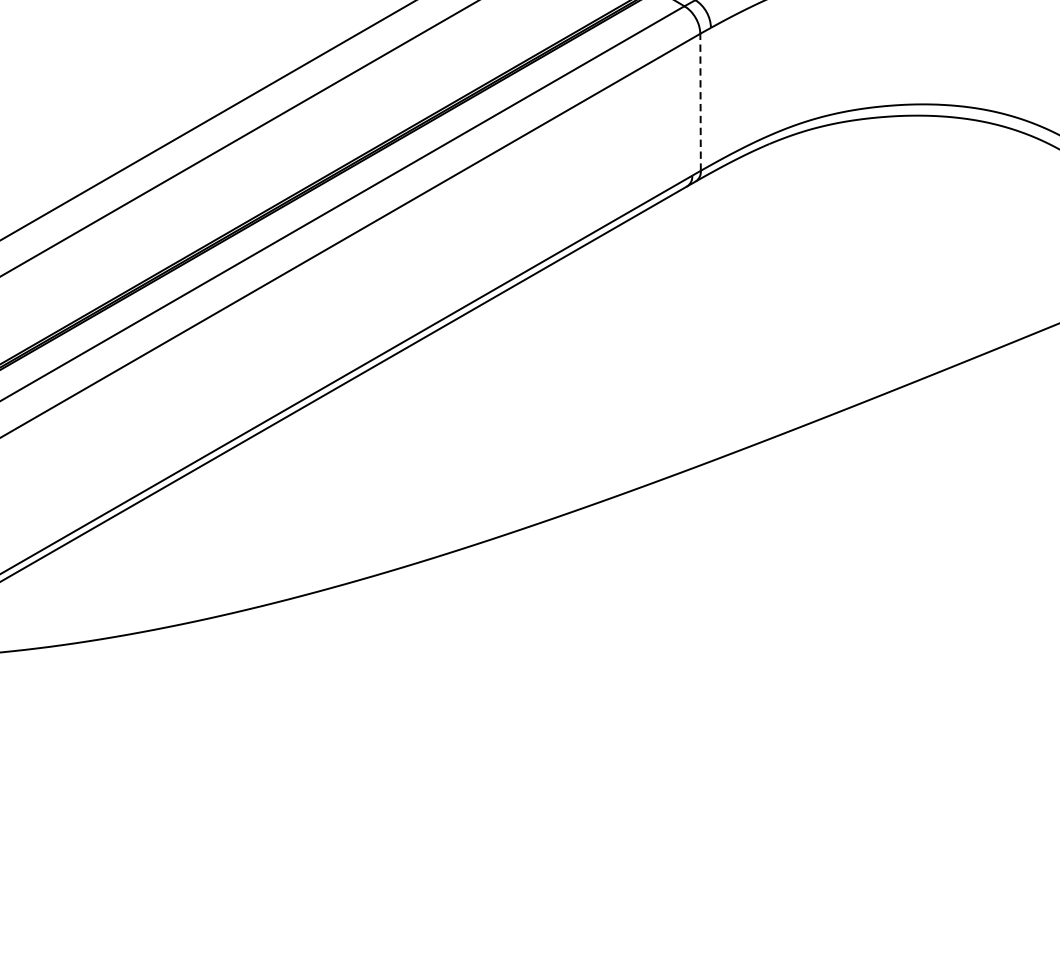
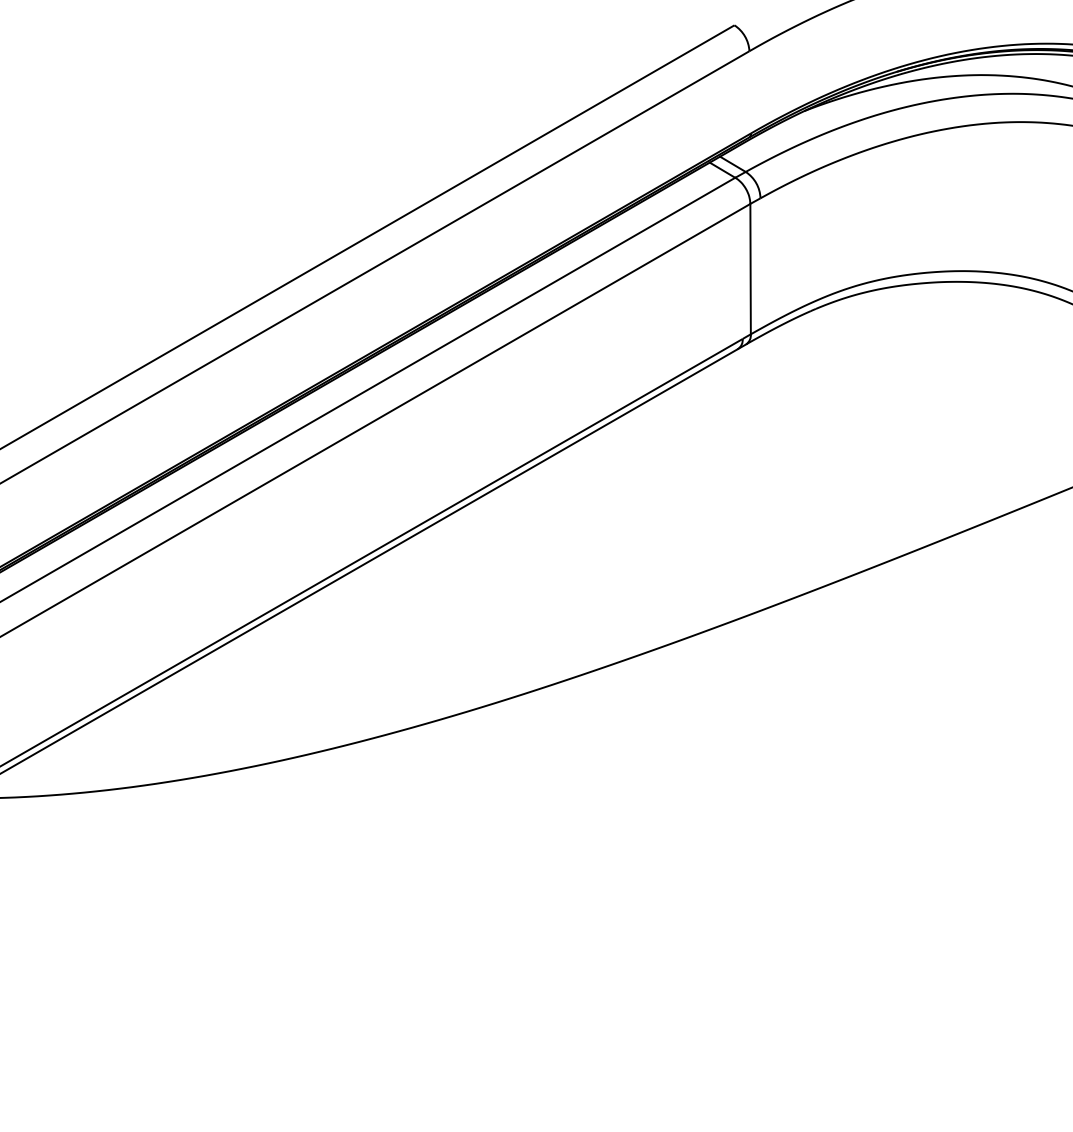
line: (700, 101) -> (750, 268), dashed -> solid

